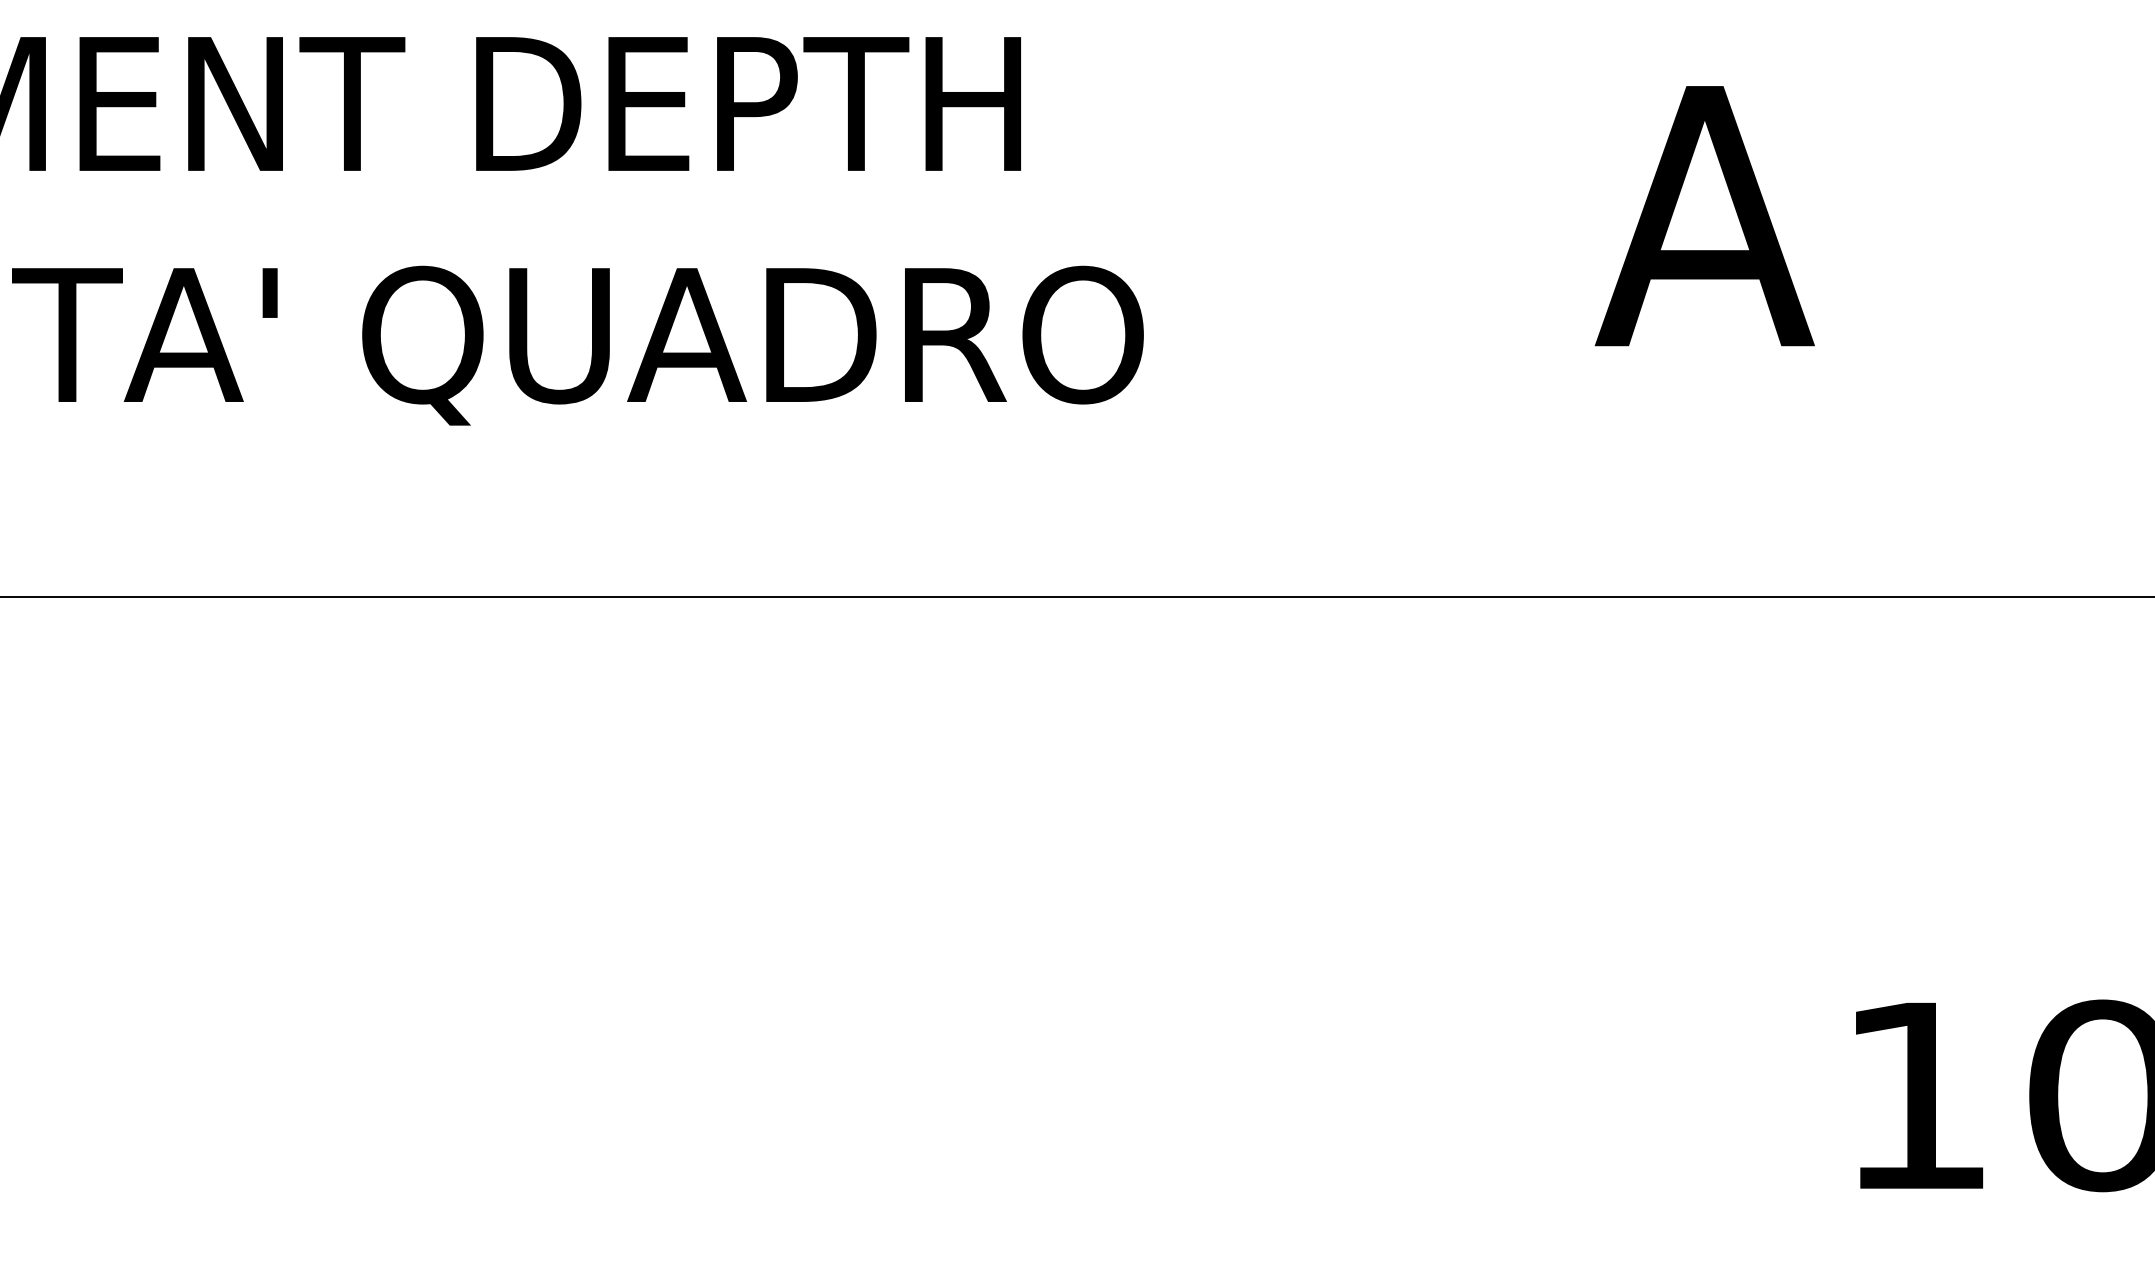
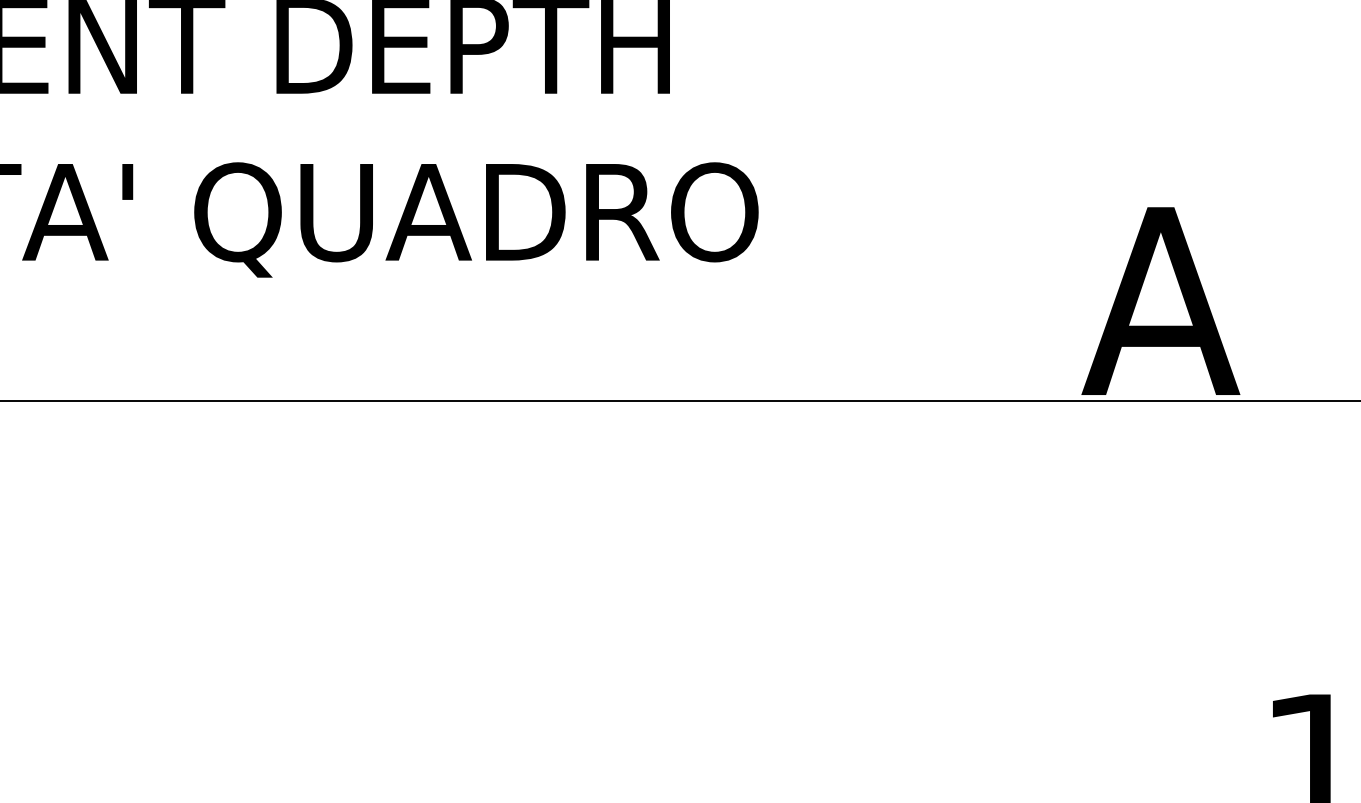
text: (1704, 216) -> (1160, 301), moved

